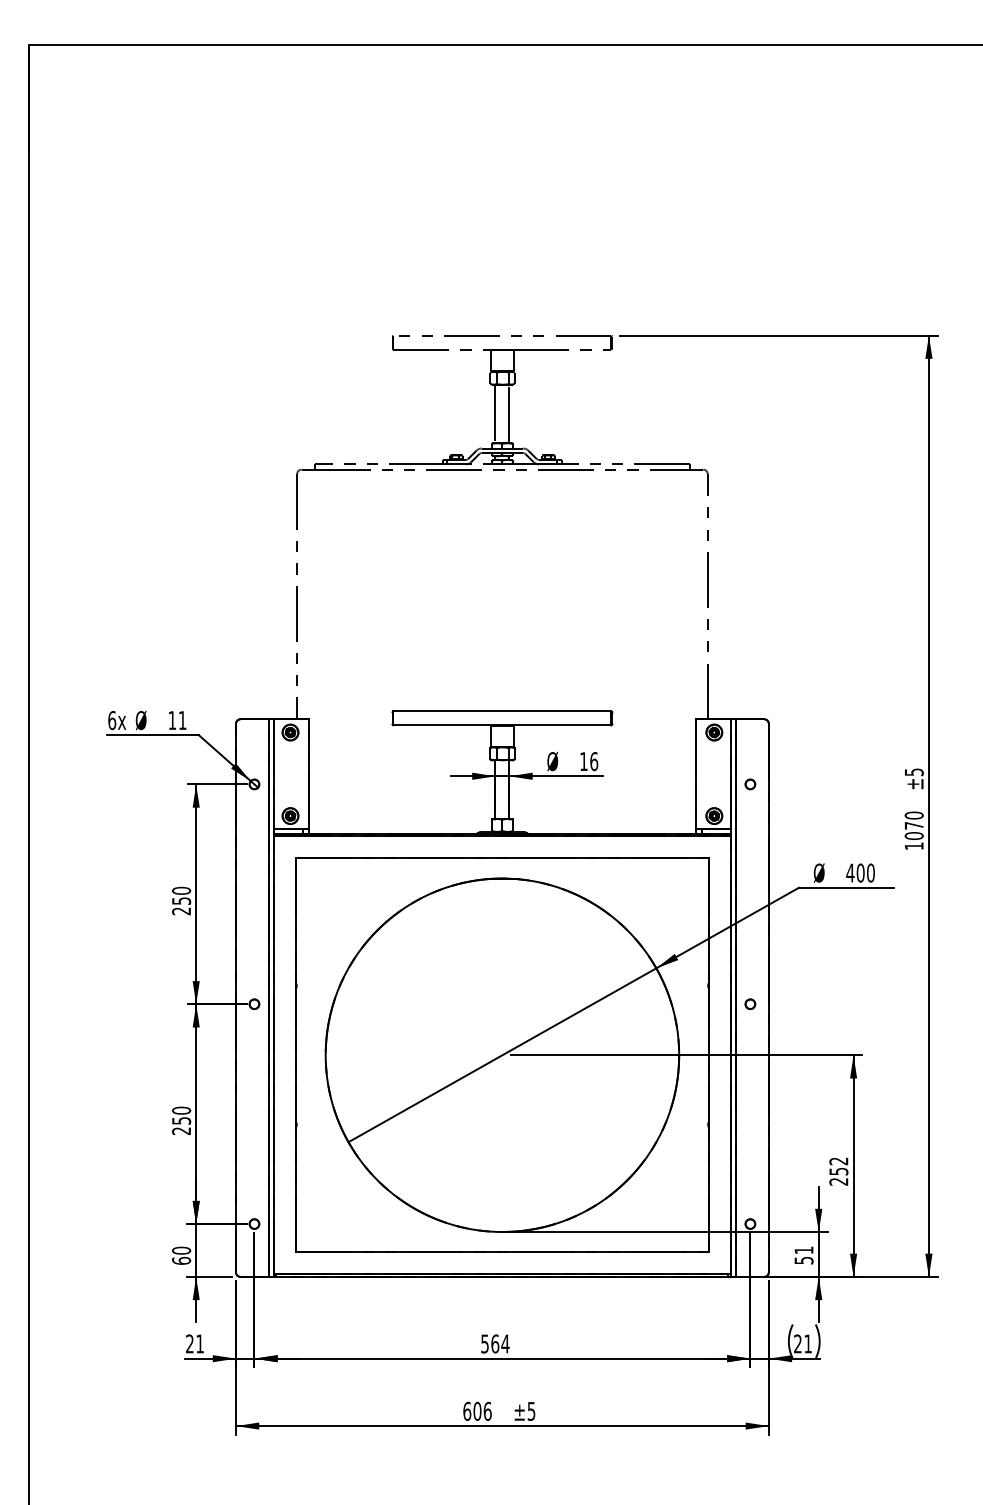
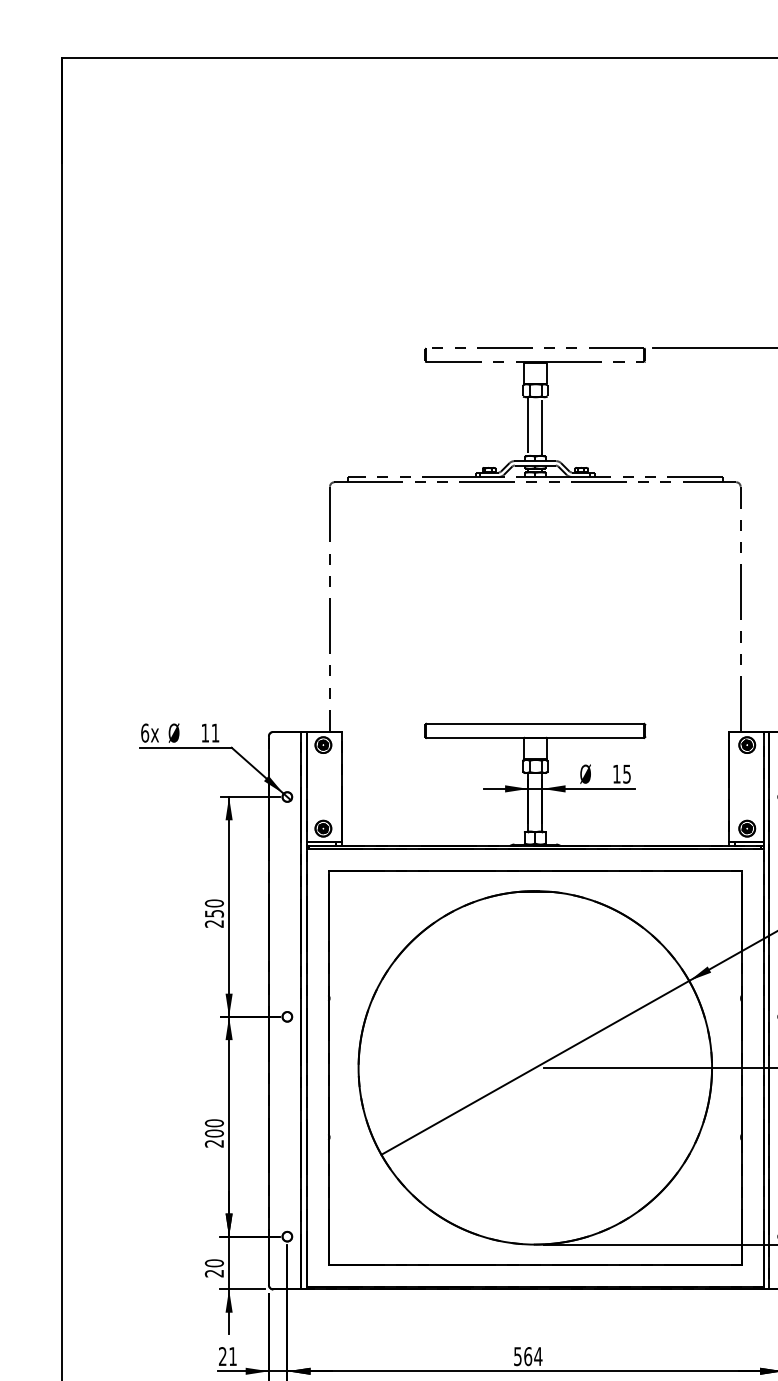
text: (594, 761) -> (627, 774), 16 -> 15
text: (181, 1120) -> (214, 1133), 250 -> 200
text: (181, 1260) -> (214, 1273), 60 -> 20

